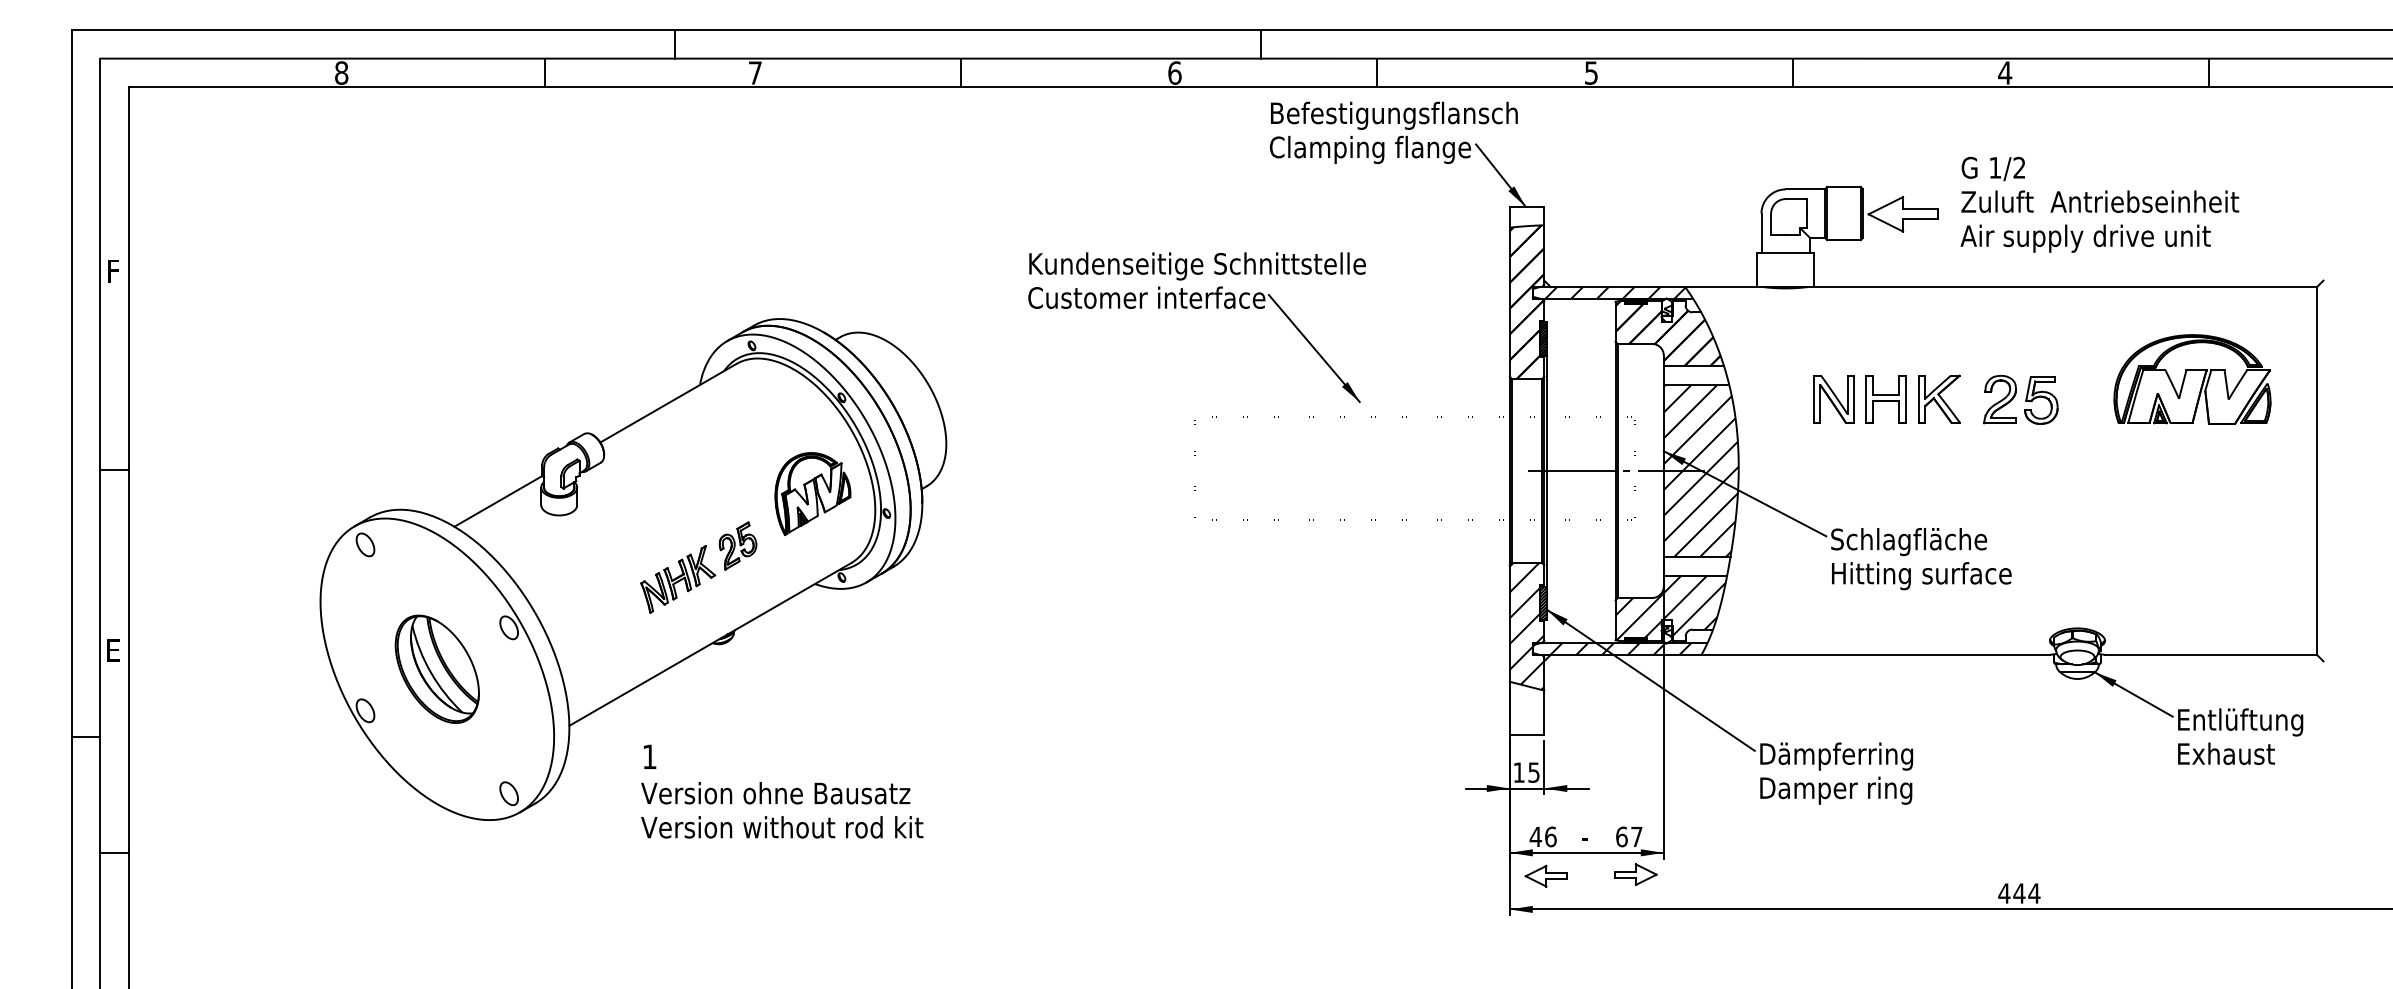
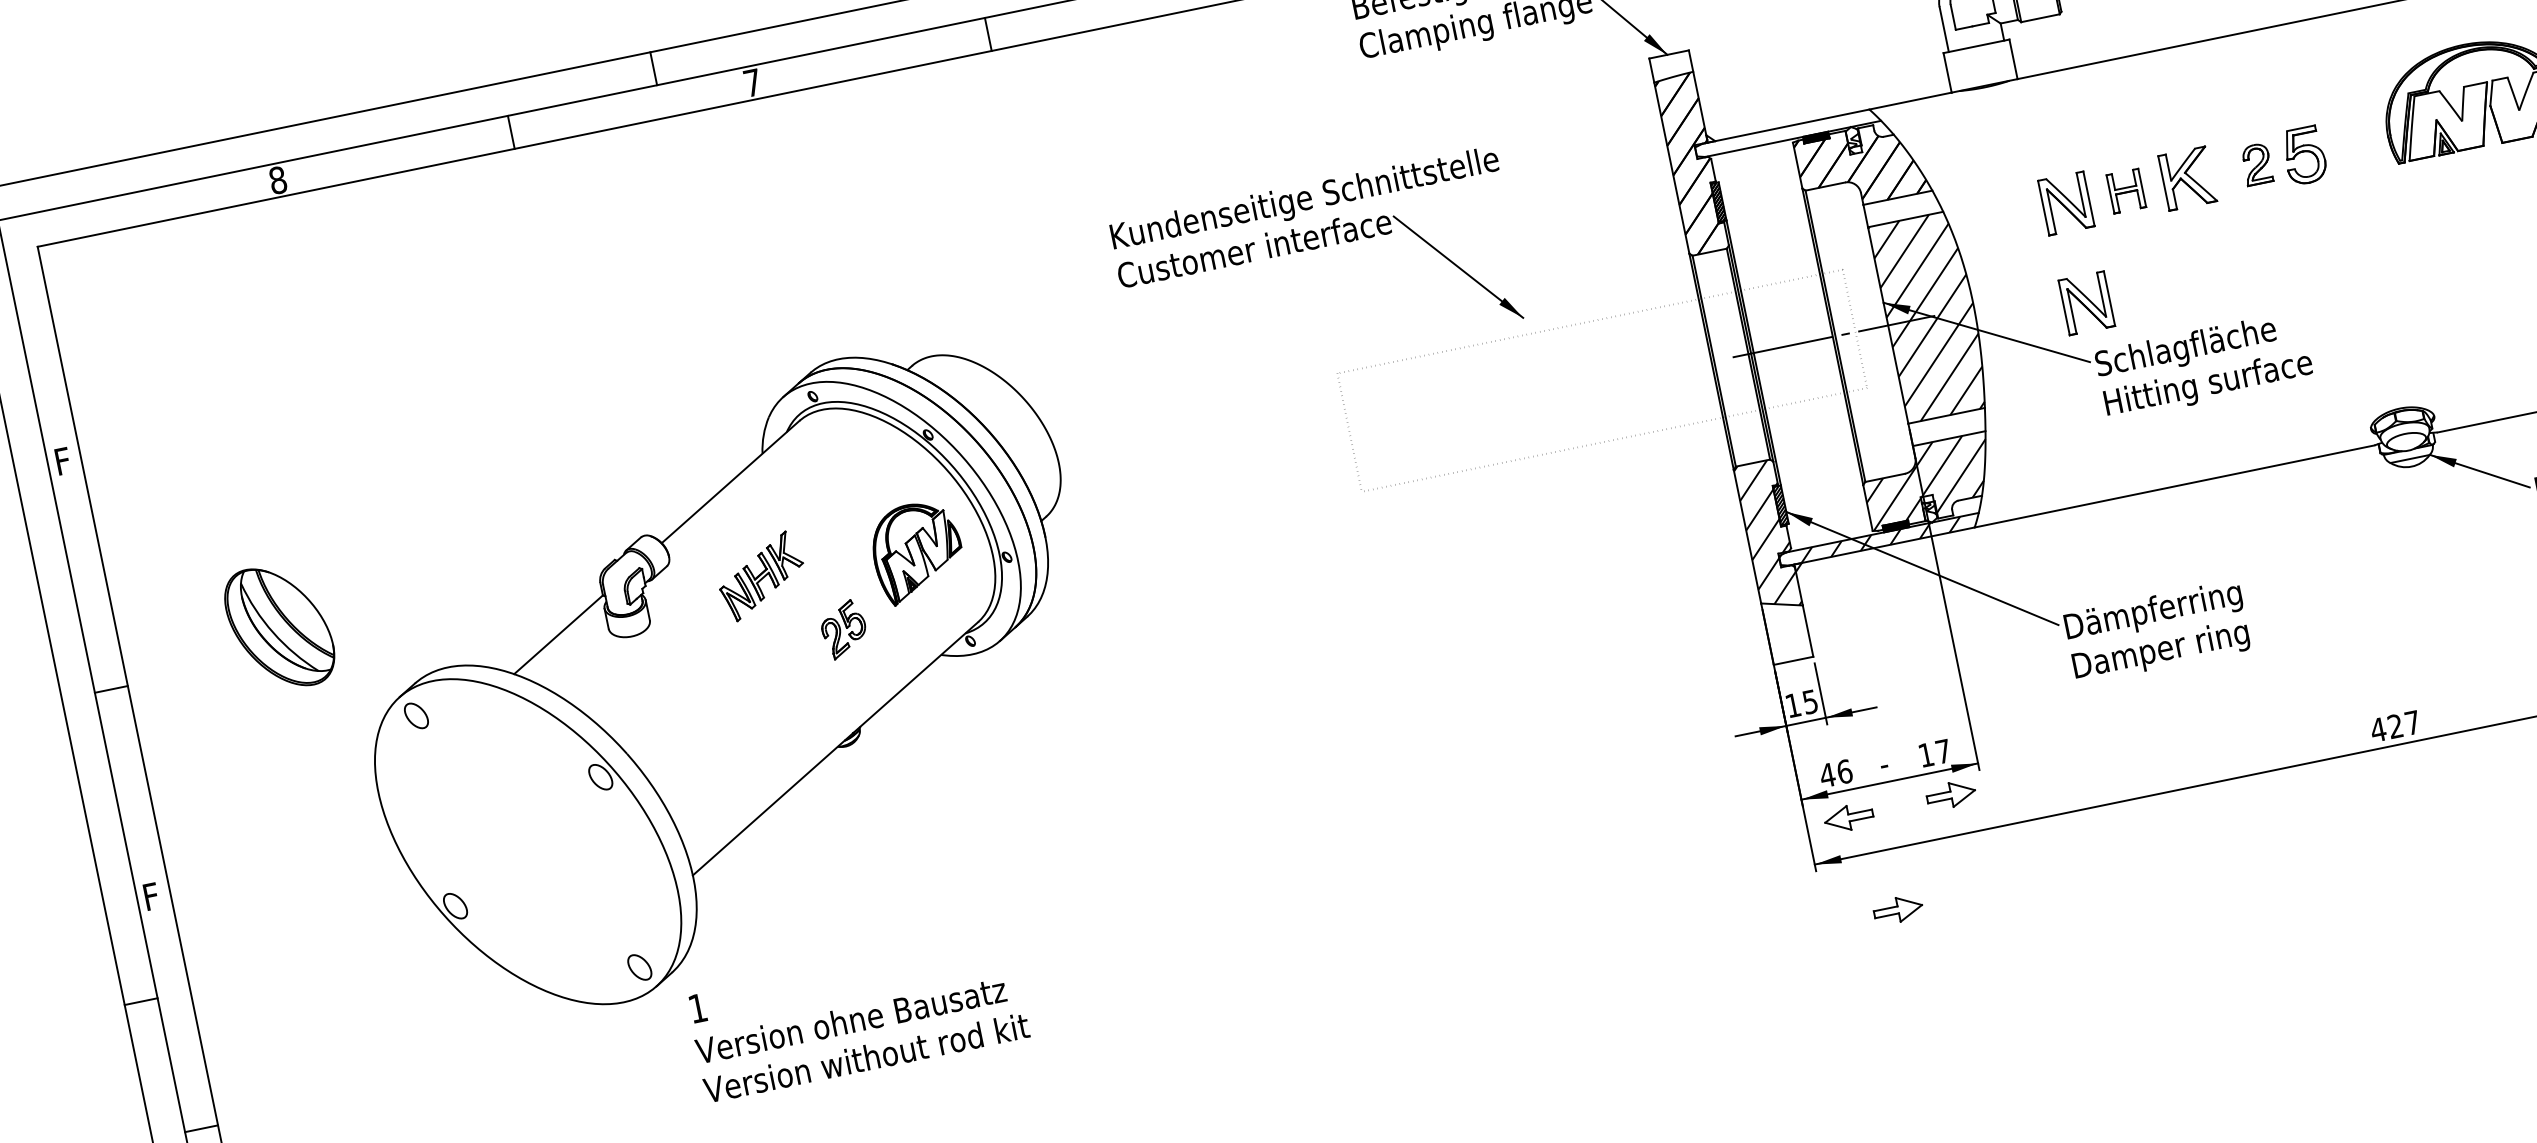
hatch: (1615, 292) -> (1790, 132), removed
part: (1885, 399) -> (2125, 191), size x0.7
part: (1999, 399) -> (2256, 164), size x0.7
part: (1833, 486) -> (2086, 303), added
part: (678, 579) -> (761, 576), moved
text: (114, 650) -> (153, 896), E -> F
part: (436, 668) -> (278, 626), moved
text: (782, 791) -> (858, 1016), moved
text: (1621, 836) -> (1925, 754), 67 -> 17
text: (2026, 893) -> (2403, 724), 444 -> 427
part: (1571, 961) -> (1897, 909), added

